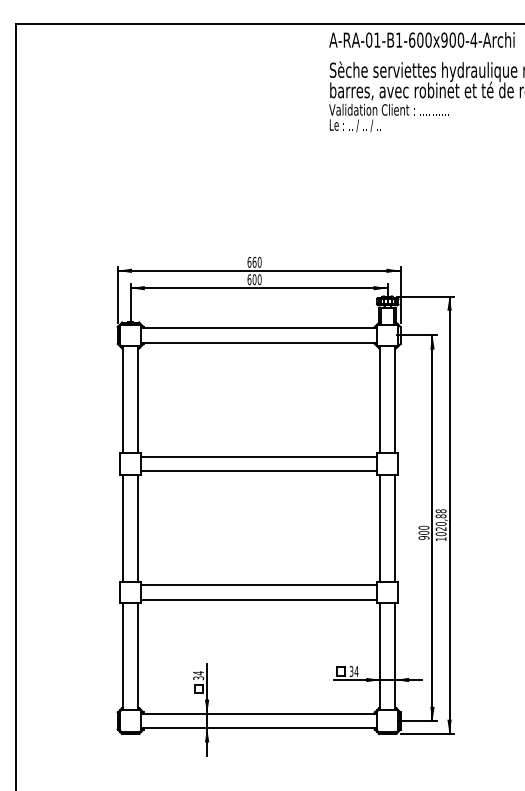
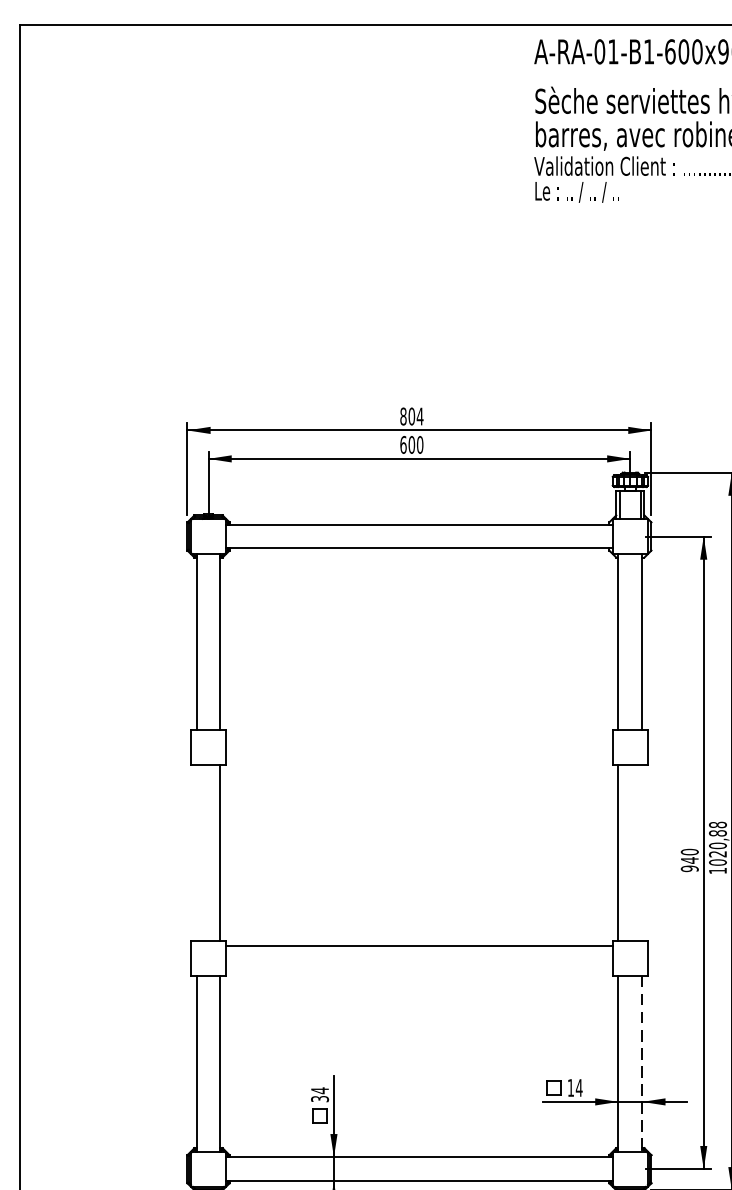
text: (254, 262) -> (411, 416), 660 -> 804
line: (259, 456) -> (419, 735), removed
line: (259, 471) -> (419, 759), removed
line: (123, 527) -> (196, 851), removed
line: (395, 527) -> (643, 851), removed
text: (423, 532) -> (689, 859), 900 -> 940
line: (259, 599) -> (419, 969), removed
line: (395, 656) -> (643, 1063), solid -> dashed
text: (351, 671) -> (570, 1087), 34 -> 14

